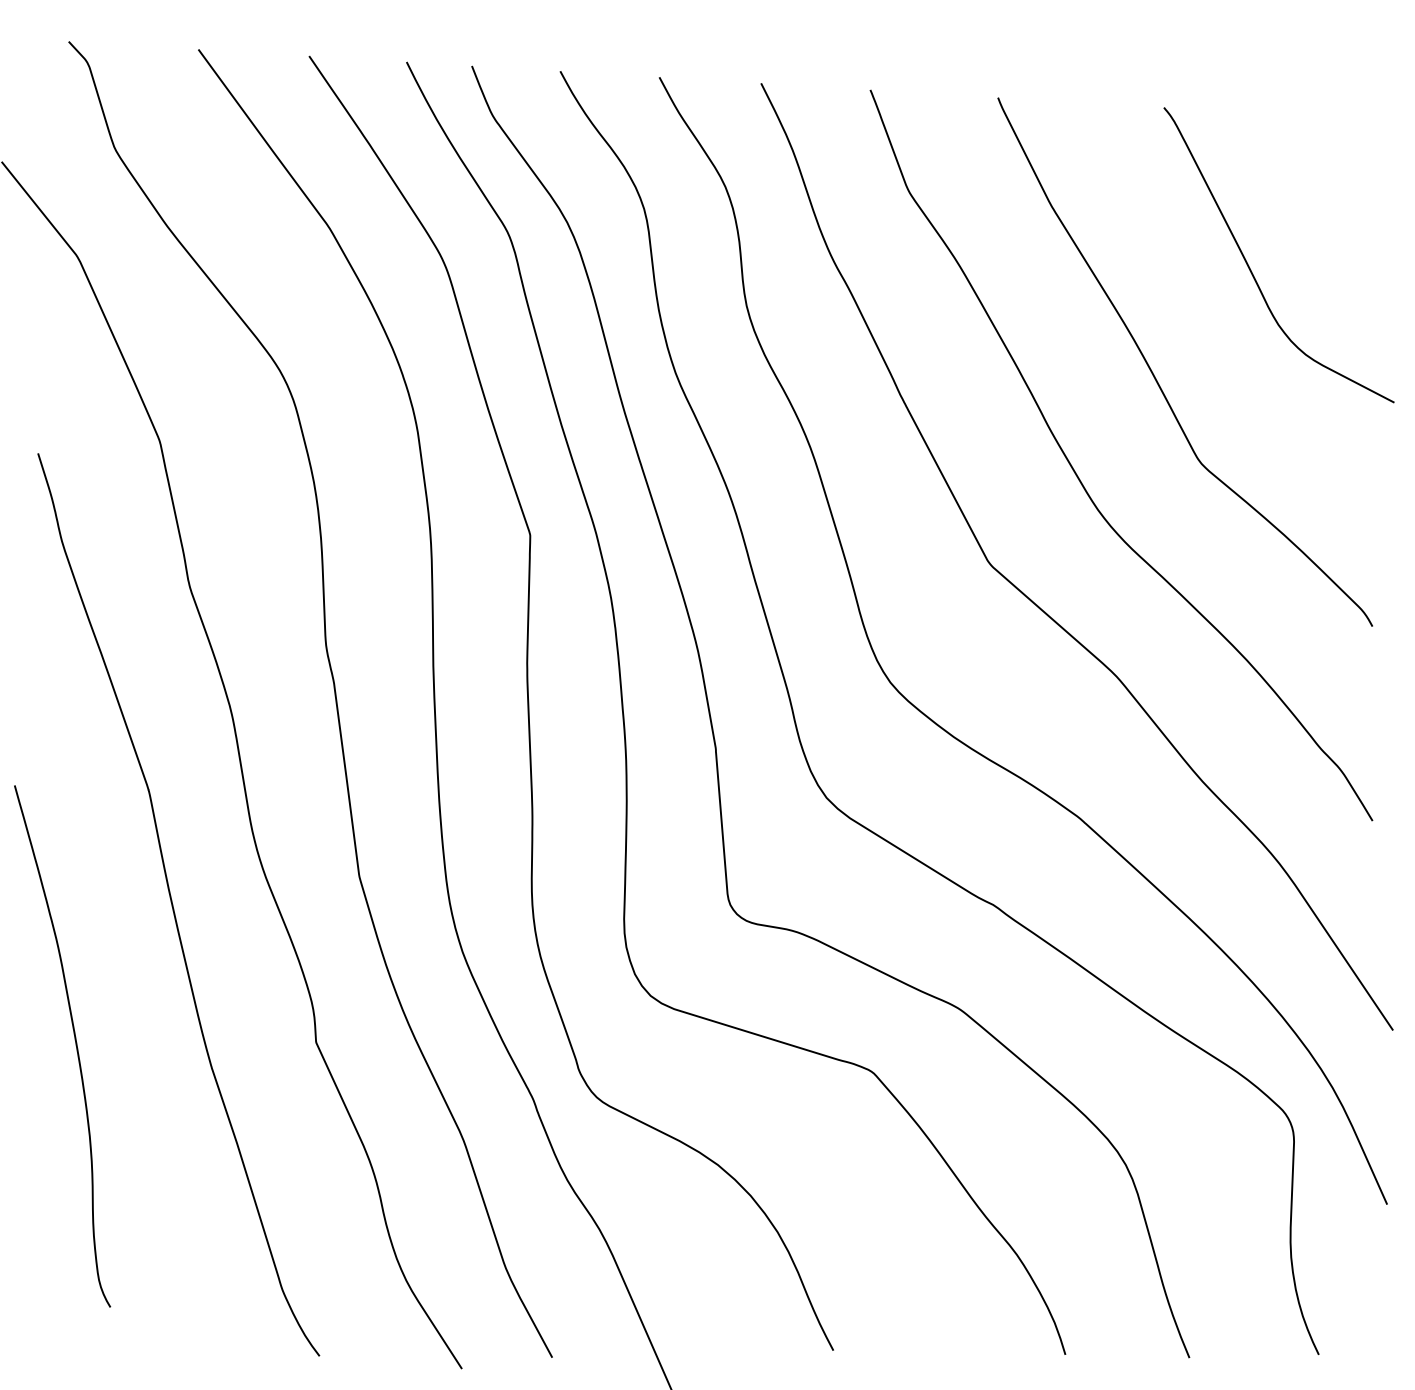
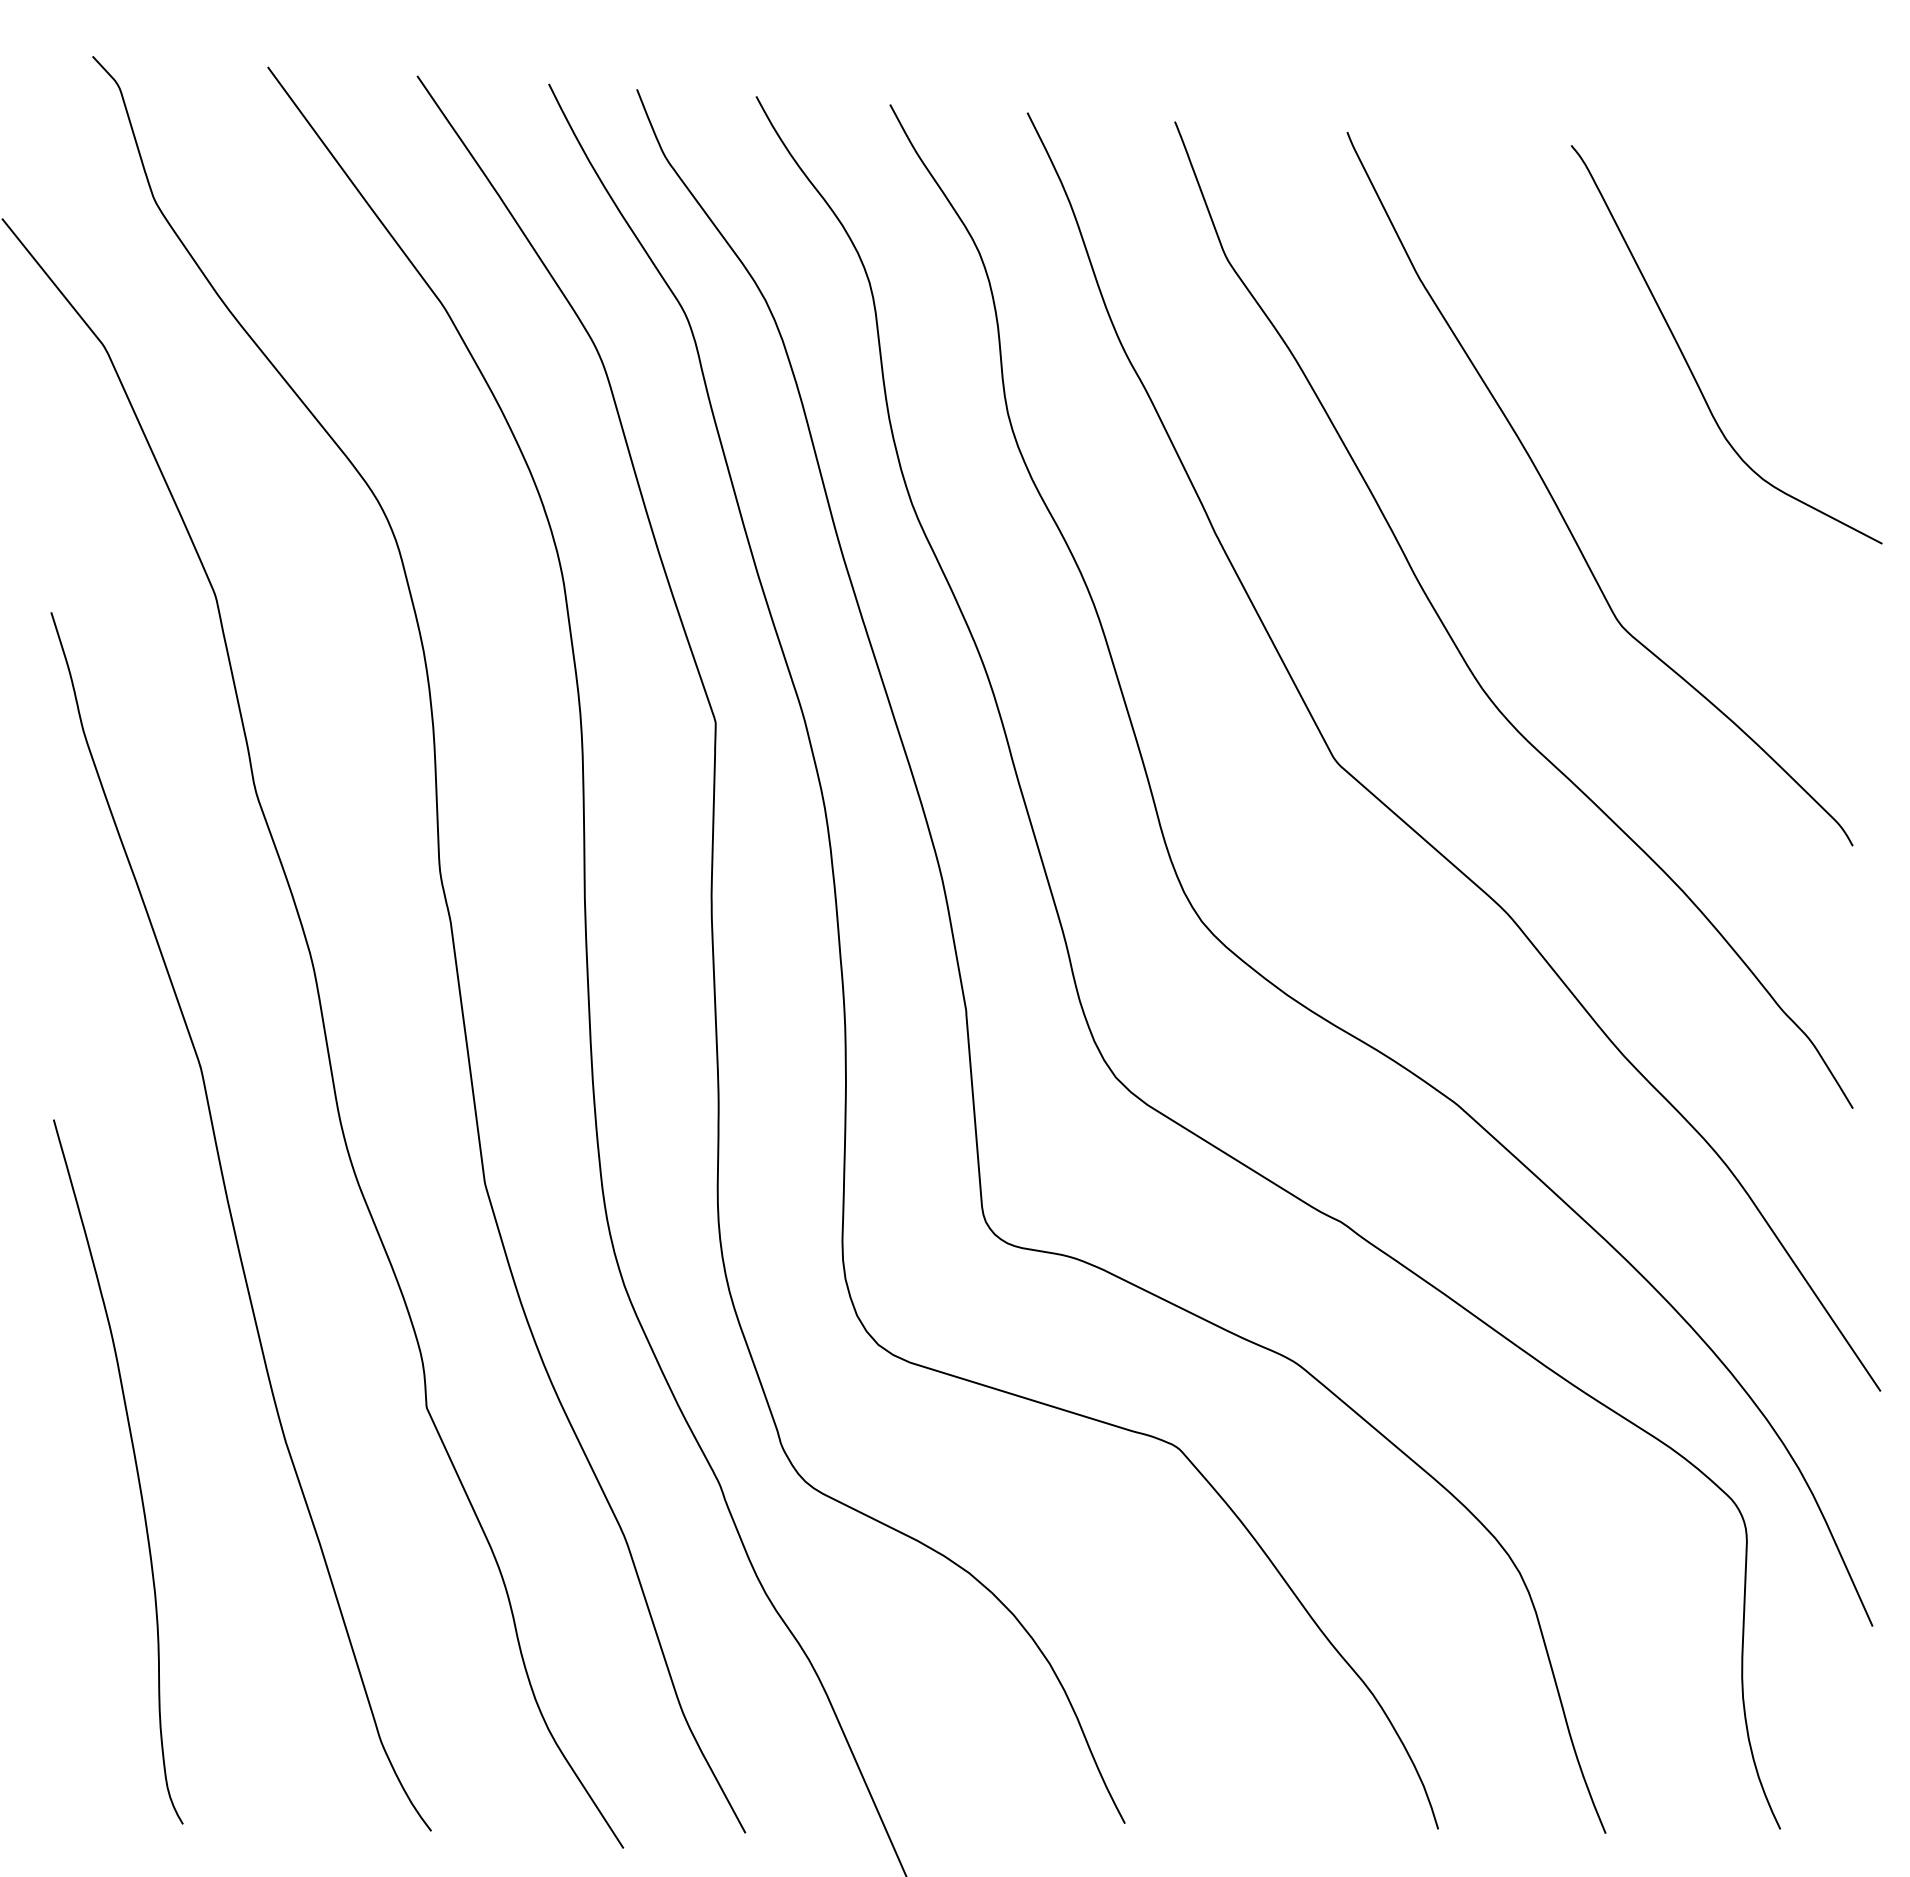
curve: (75, 1043) -> (135, 1467), moved

